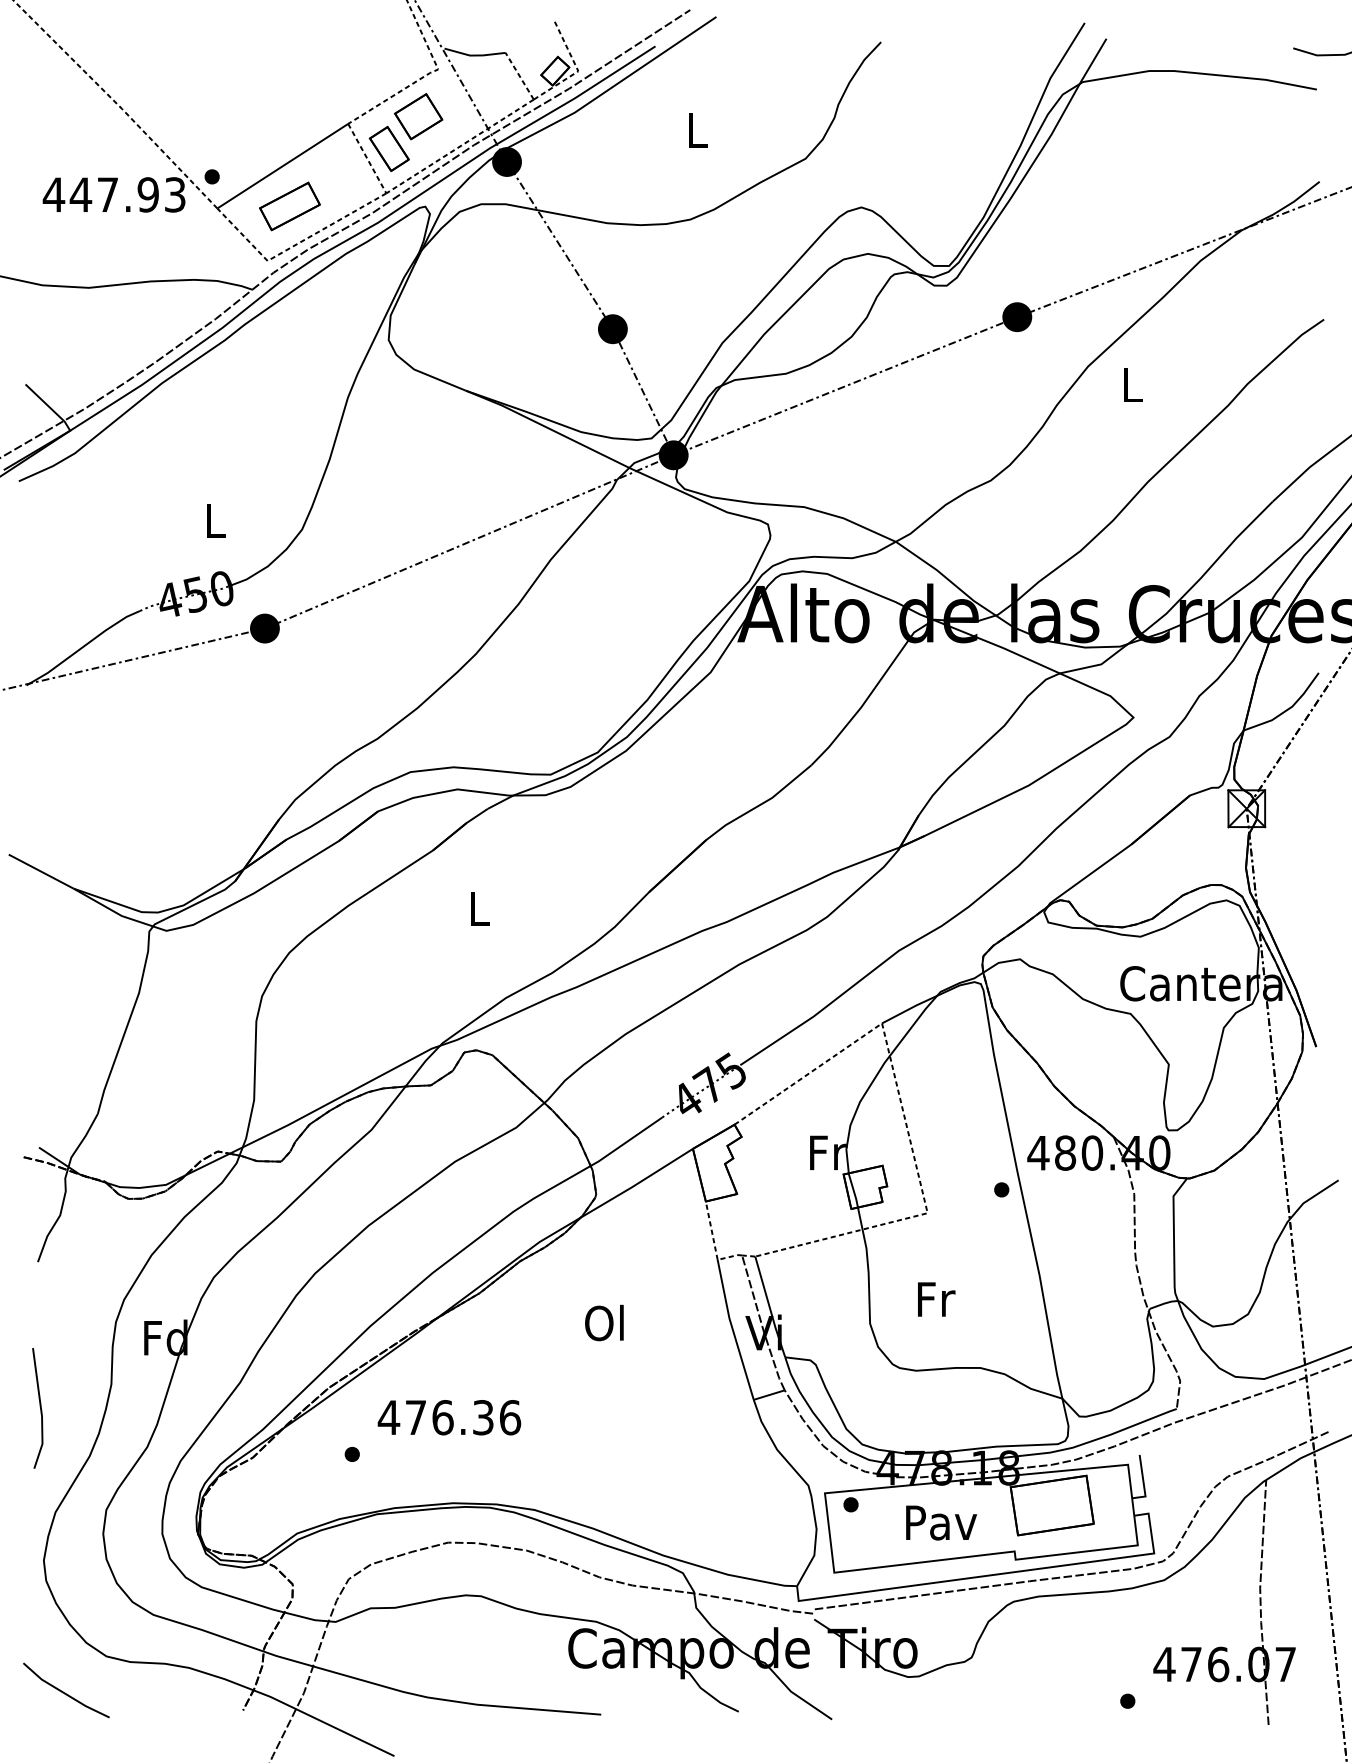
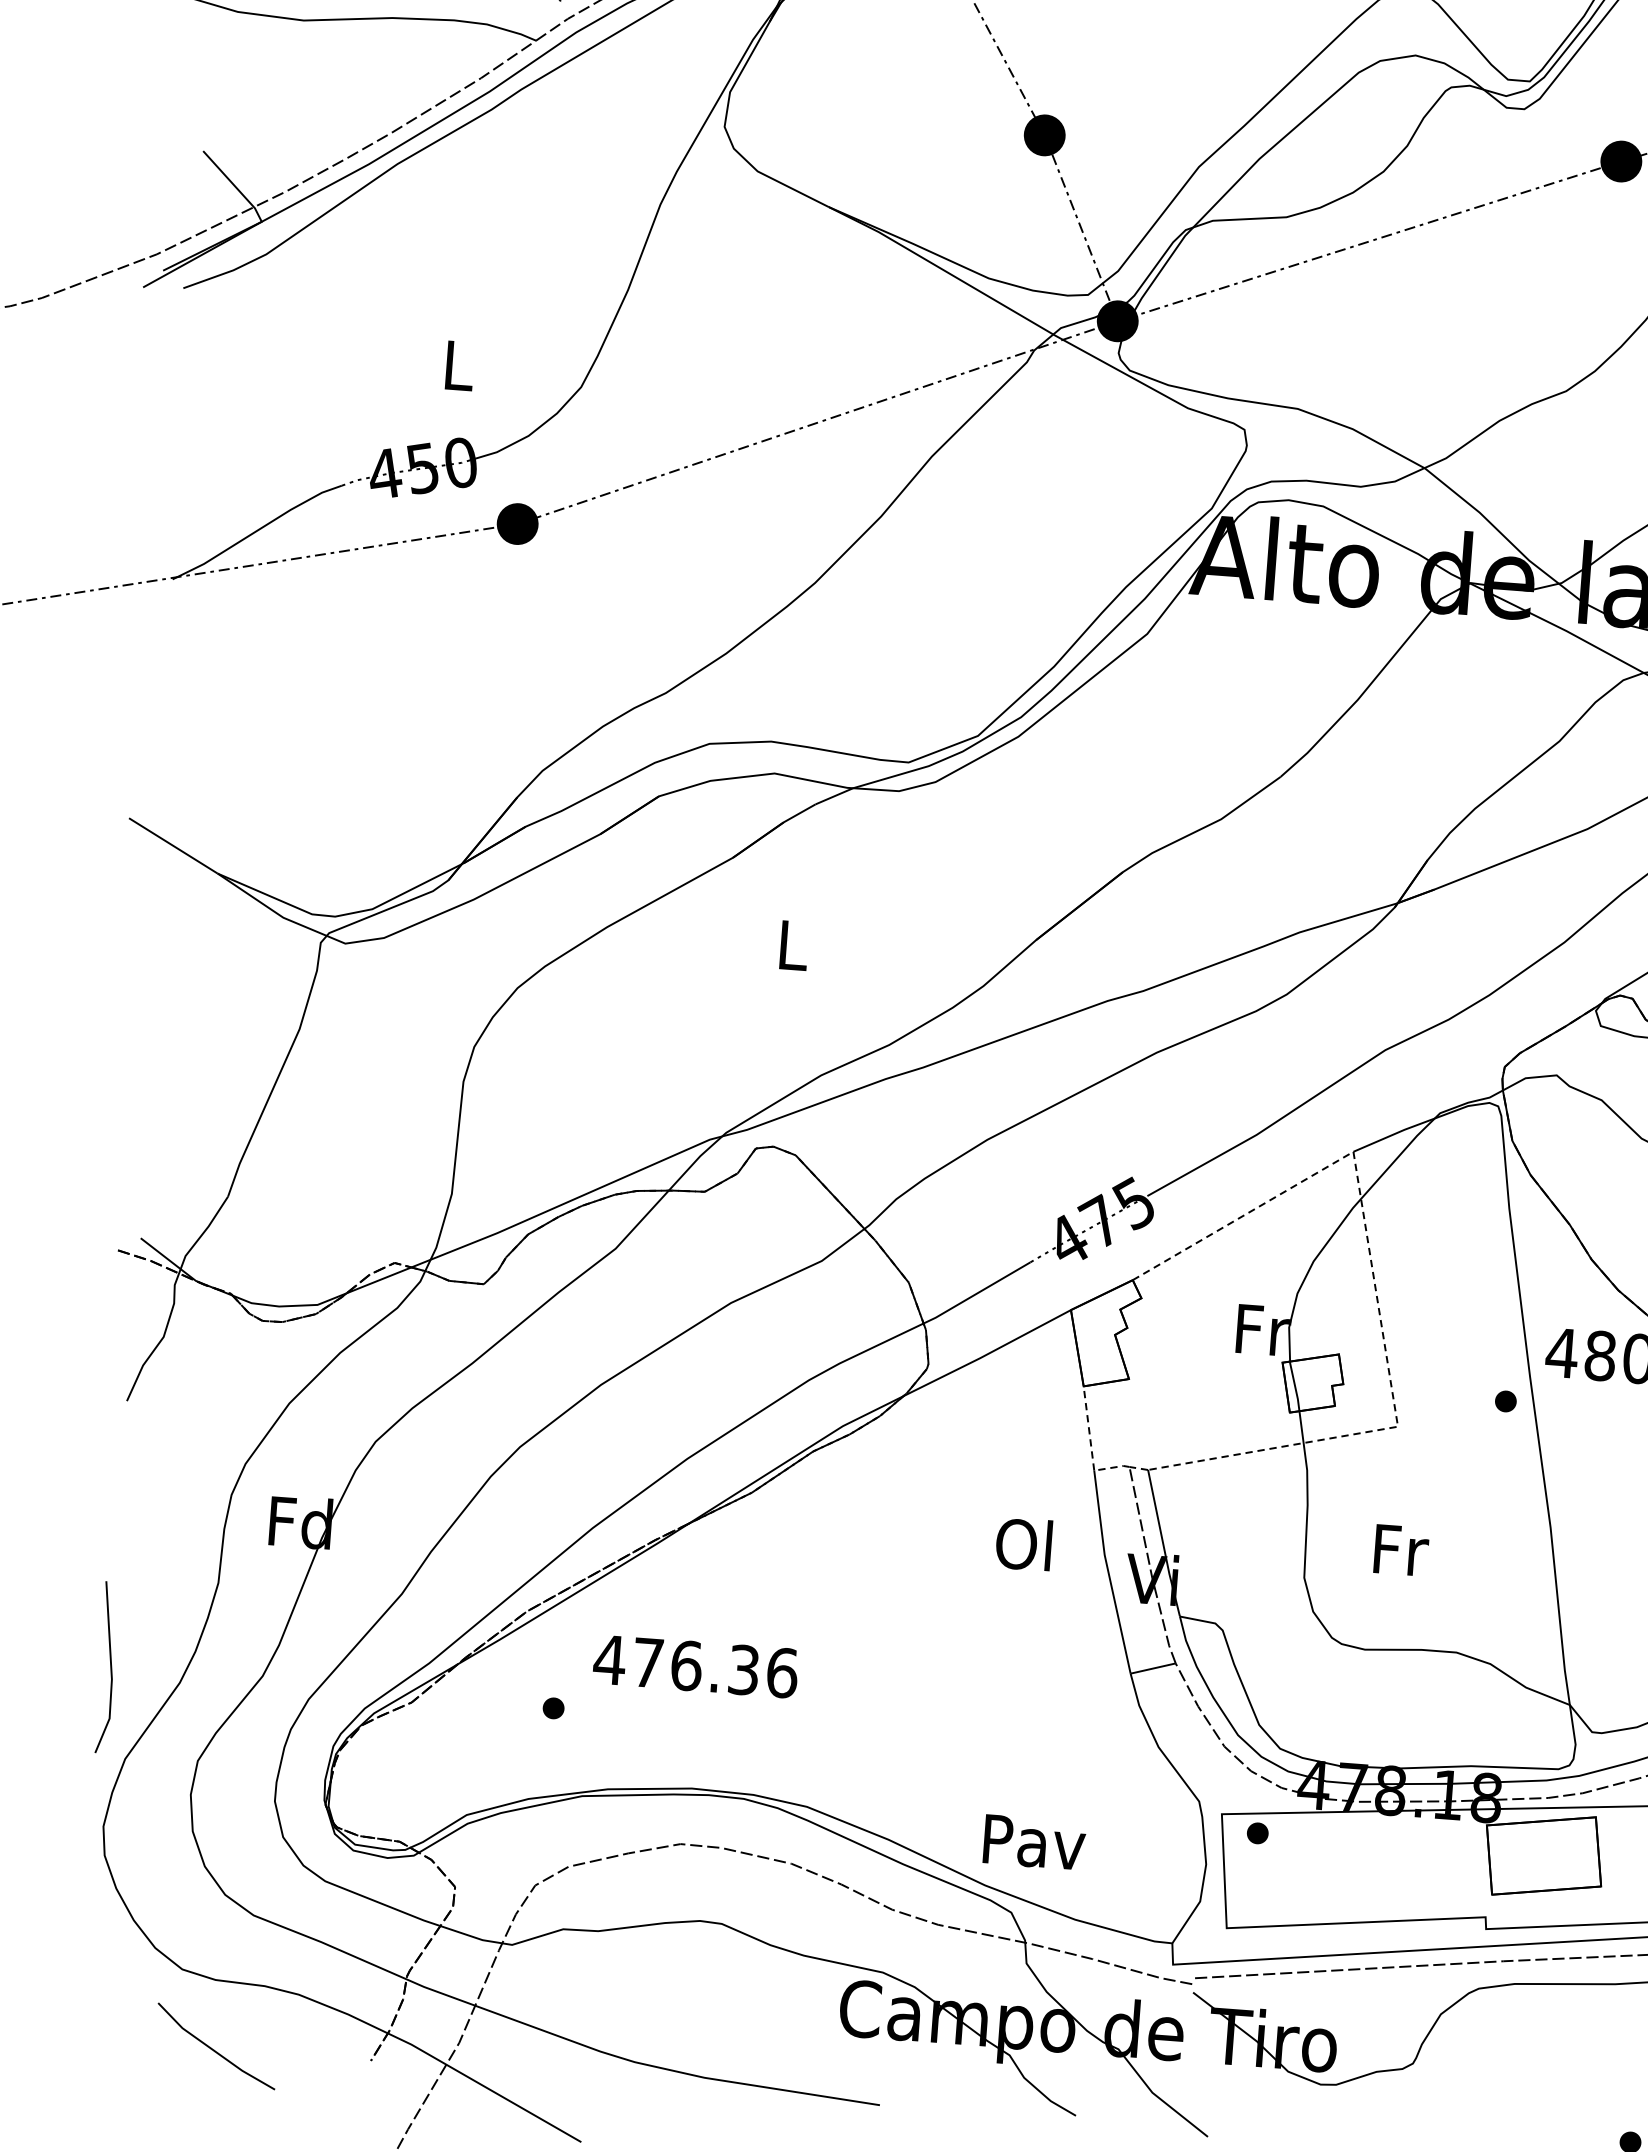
text: (604, 1322) -> (1024, 1543), moved
line: (39, 1406) -> (109, 1665), moved
text: (941, 1522) -> (1034, 1841), moved
line: (65, 1692) -> (214, 2049), moved

